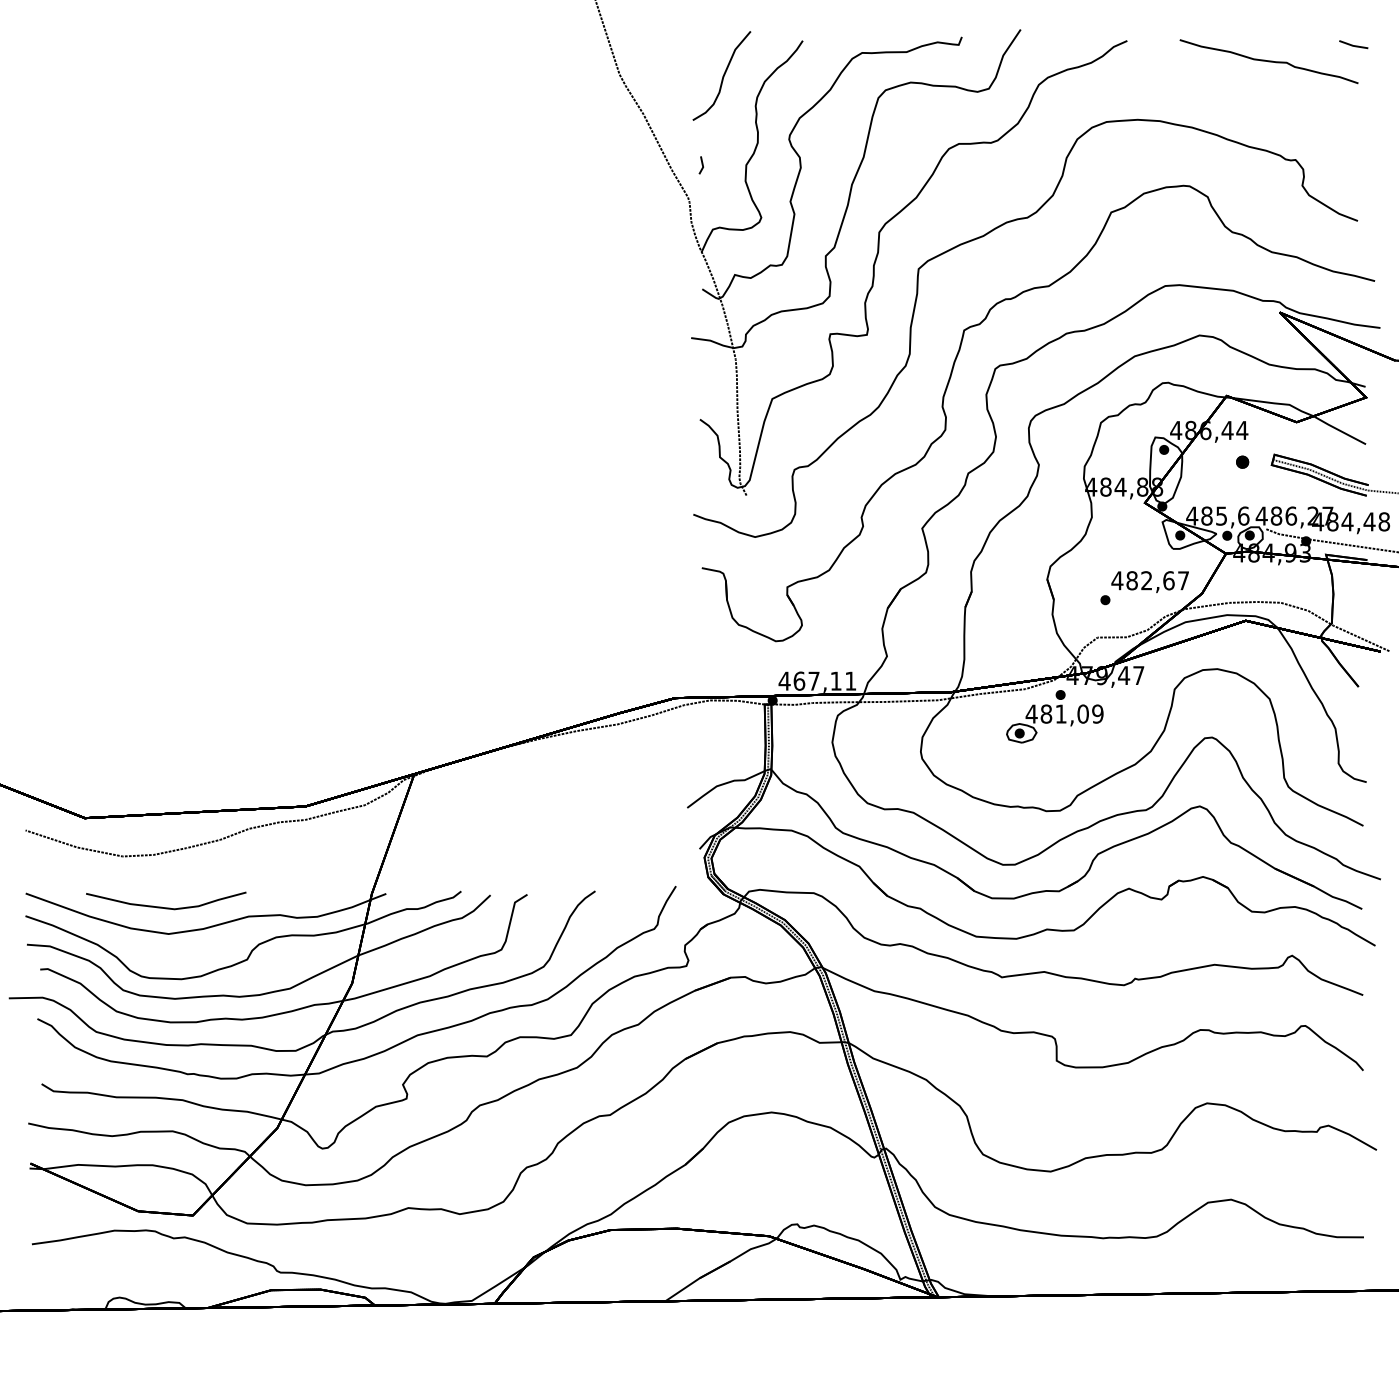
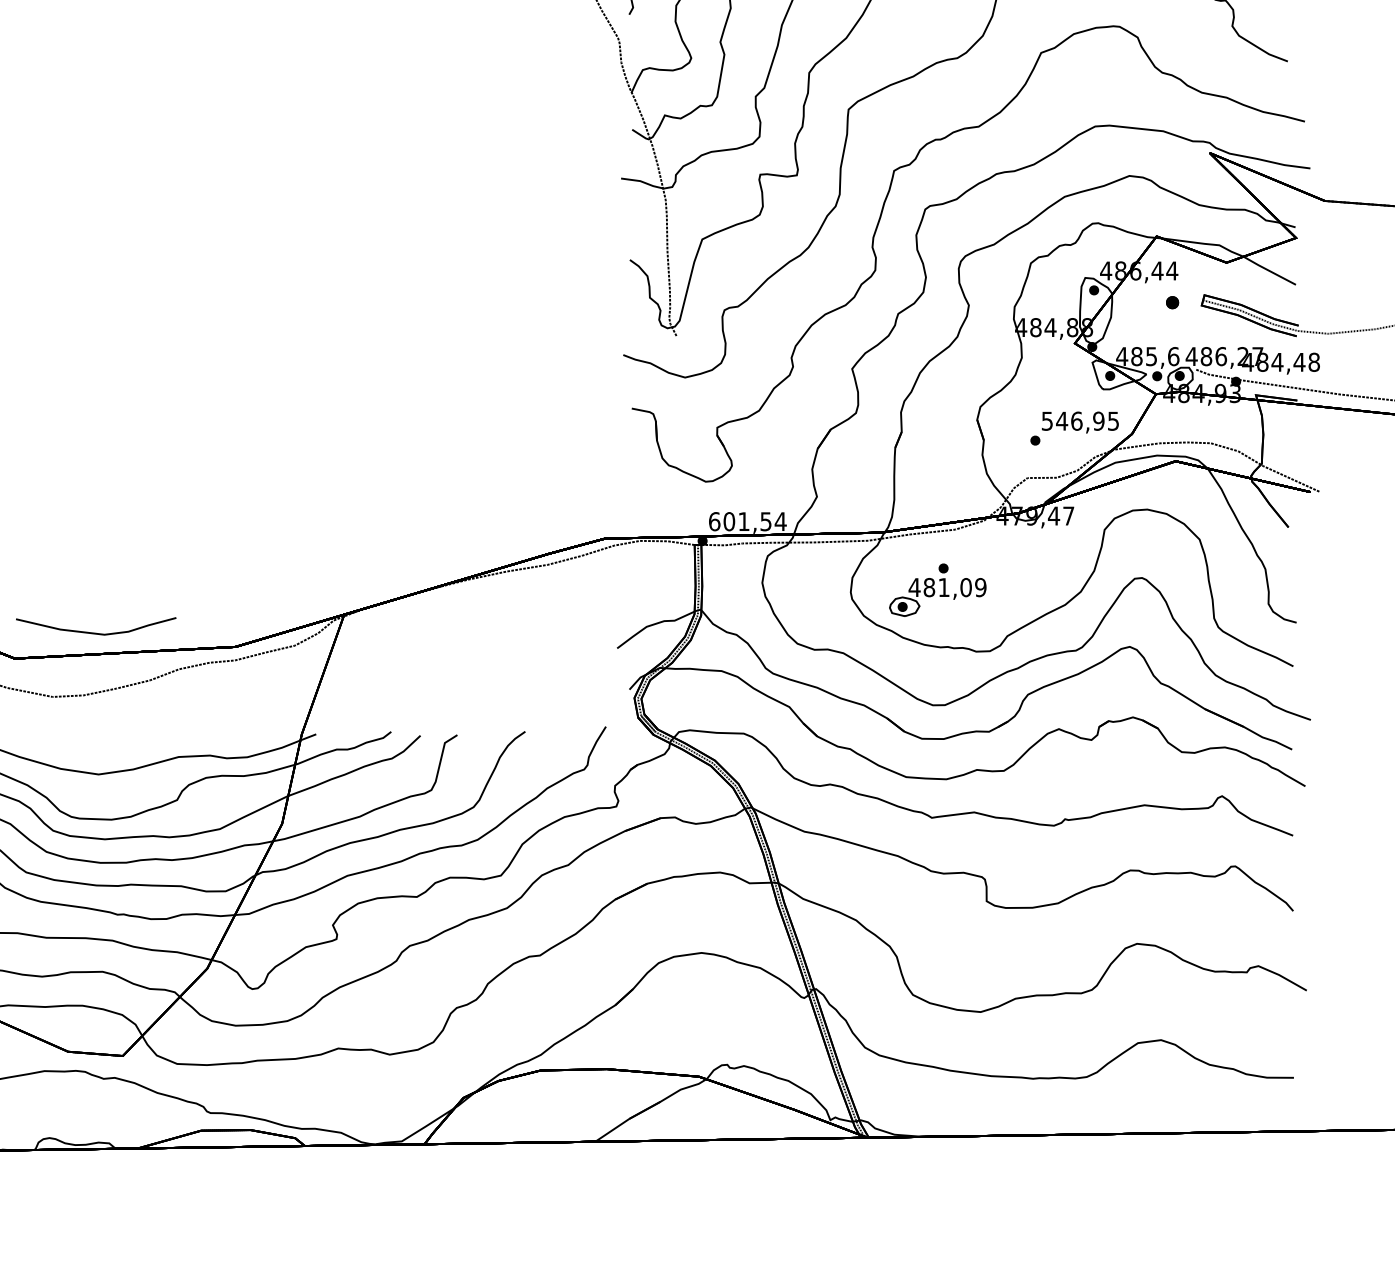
text: (1149, 580) -> (1079, 420), 482,67 -> 546,95
text: (817, 680) -> (747, 520), 467,11 -> 601,54
part: (1054, 716) -> (937, 589), moved
curve: (166, 907) -> (96, 632), moved

